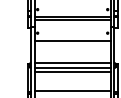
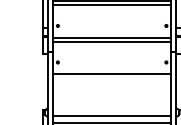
line: (72, 63) -> (111, 109), removed

